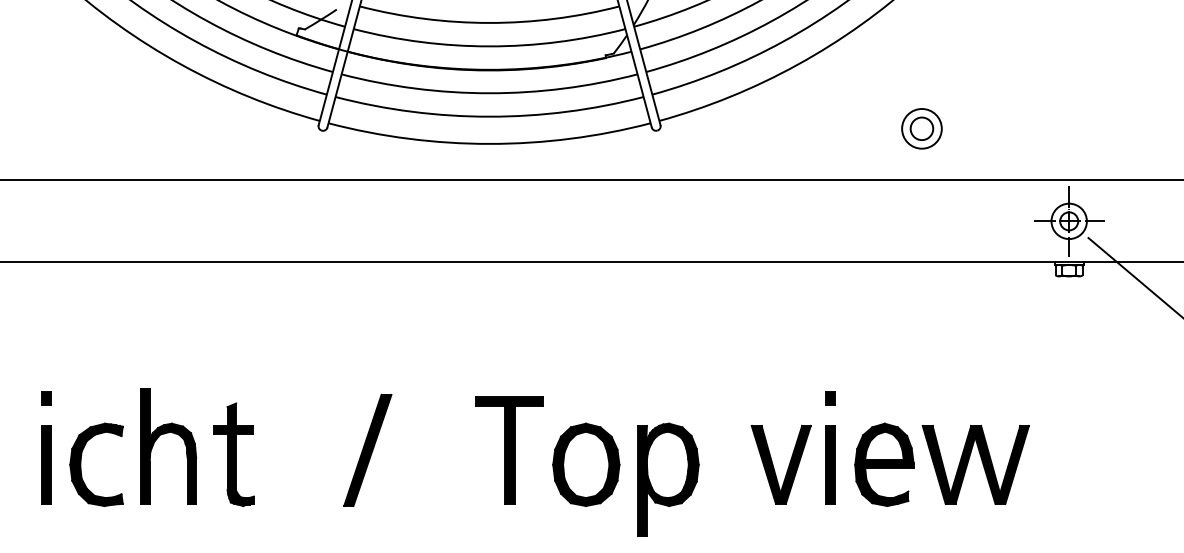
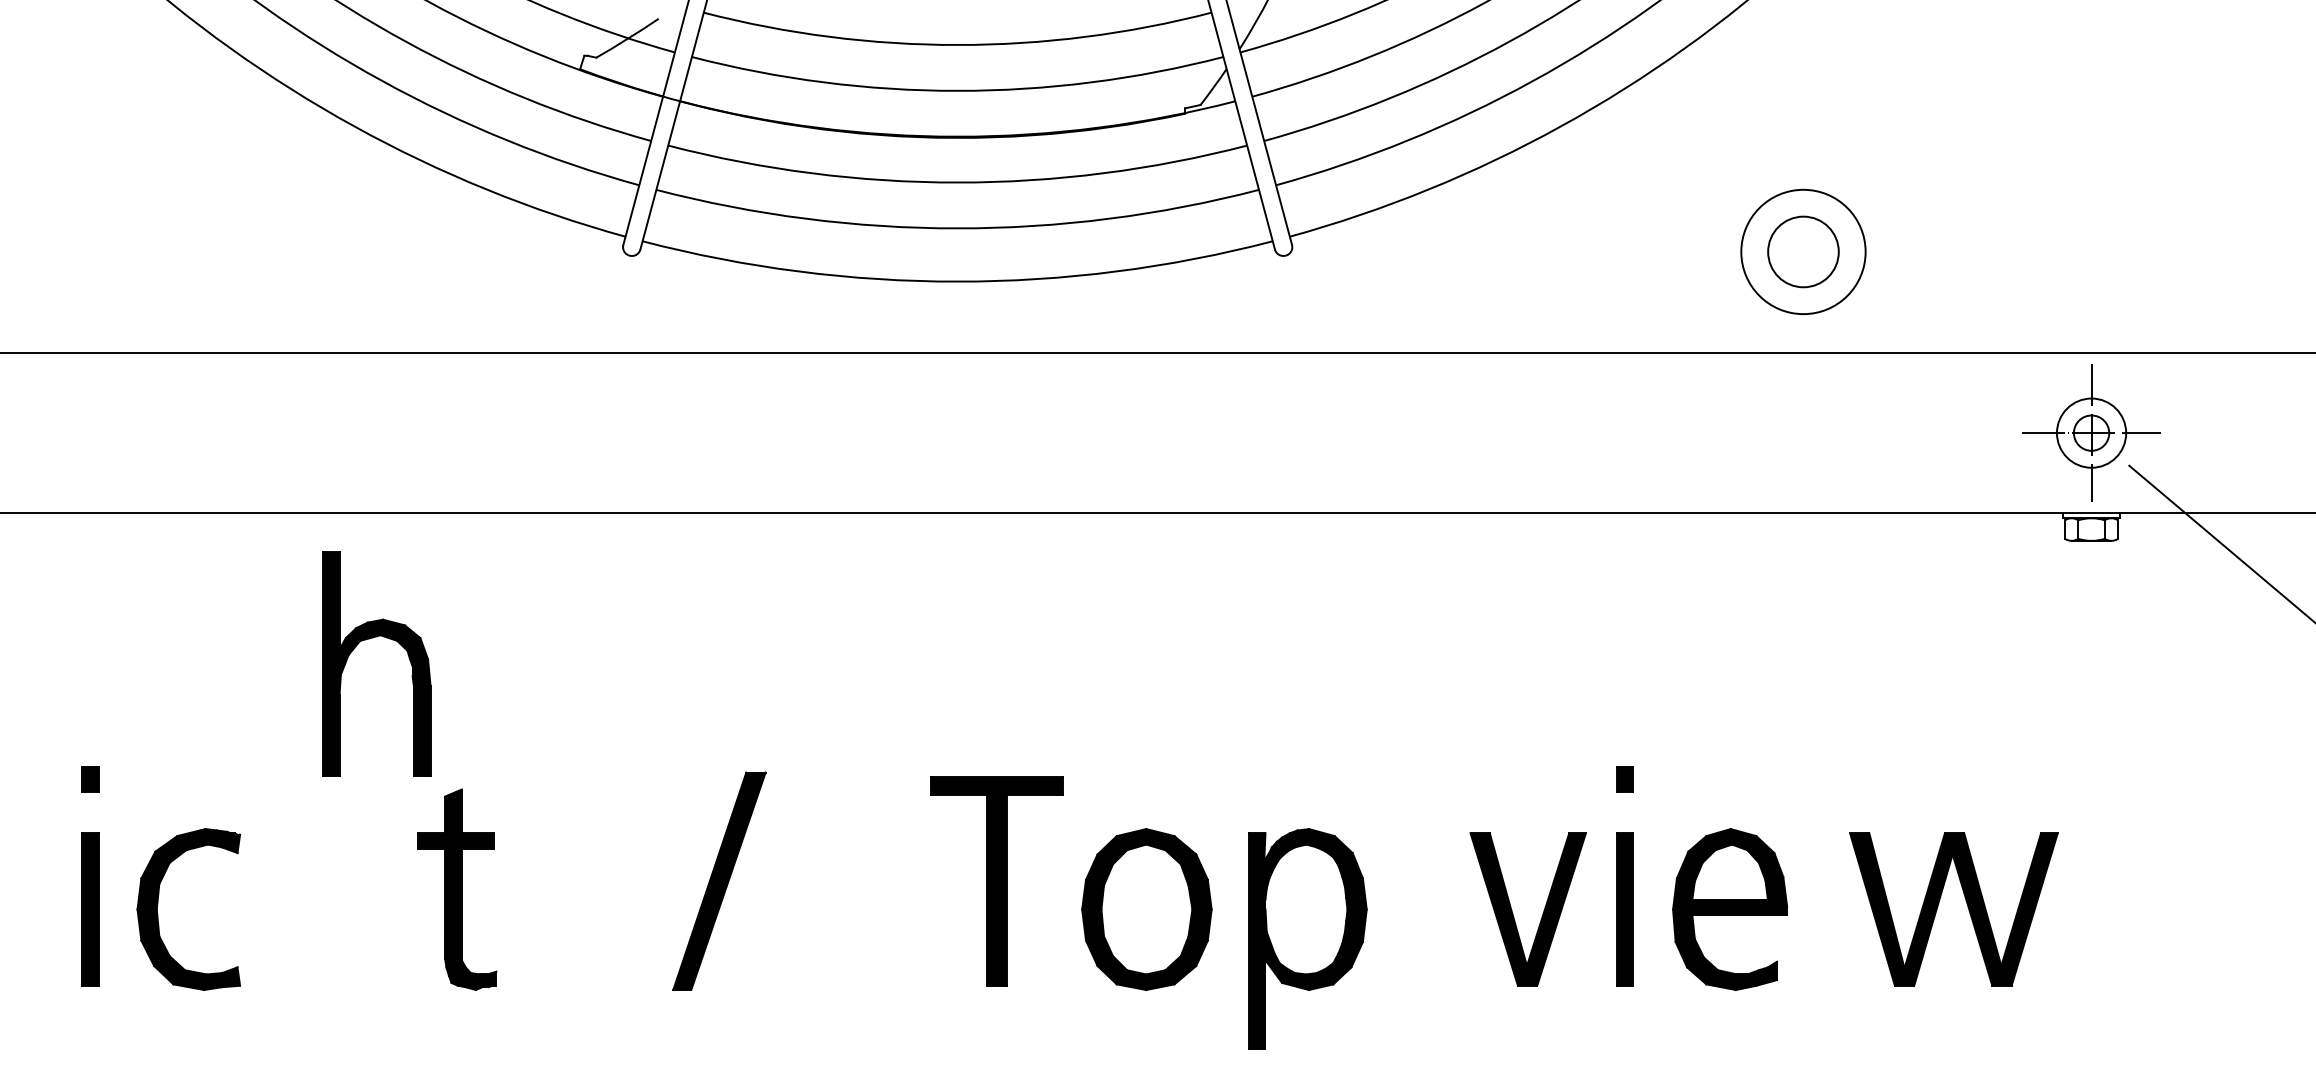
part: (921, 128) -> (1802, 251), size x1.6
part: (164, 434) -> (368, 640), moved
part: (981, 461) -> (1964, 902), moved

